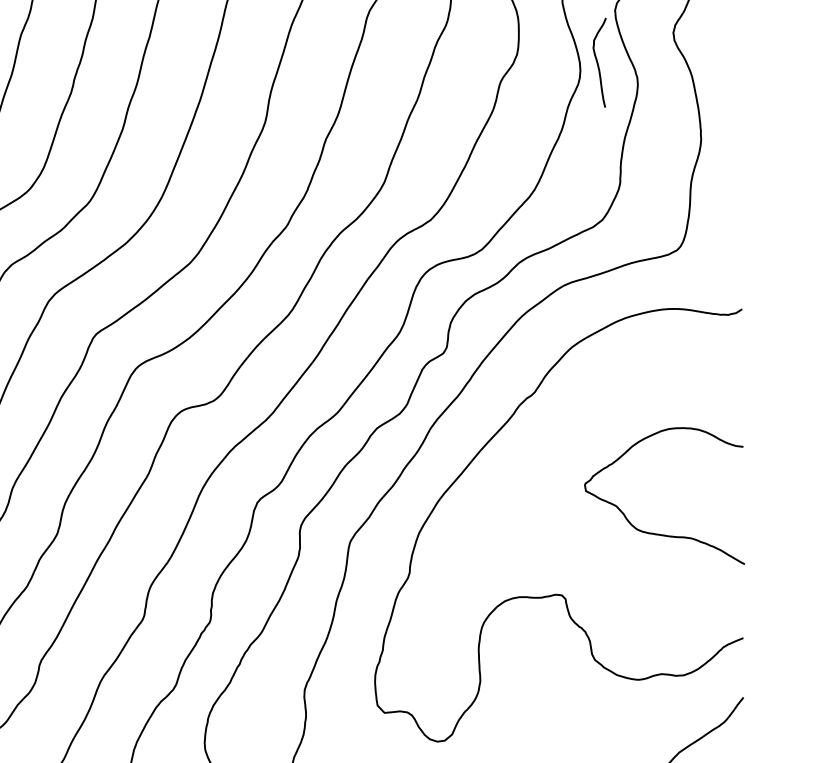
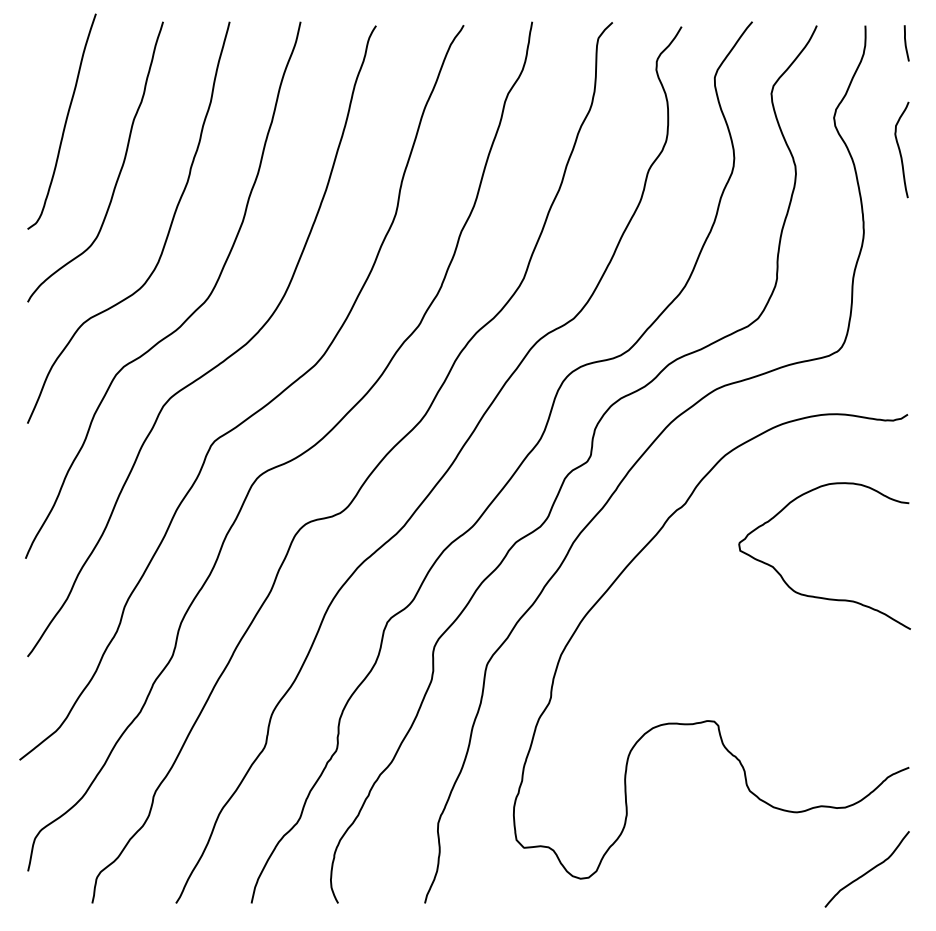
curve: (598, 62) -> (900, 149), moved
curve: (659, 533) -> (819, 596), moved

